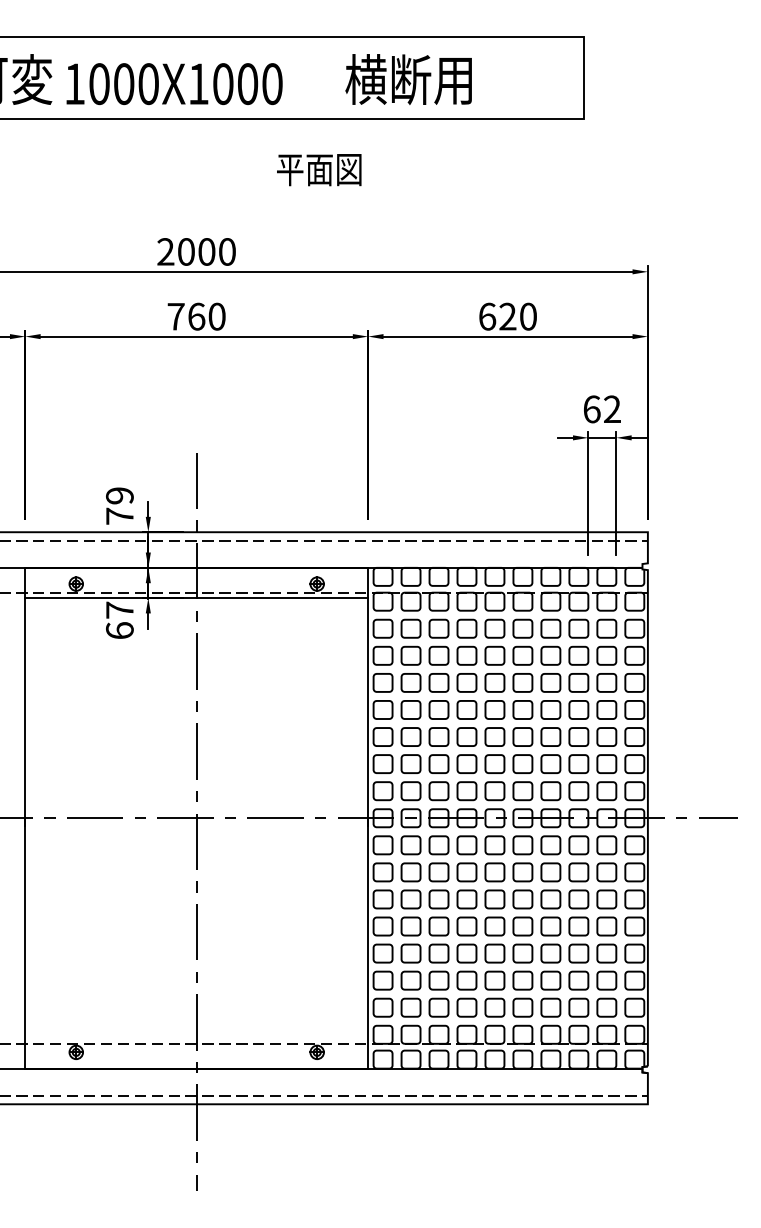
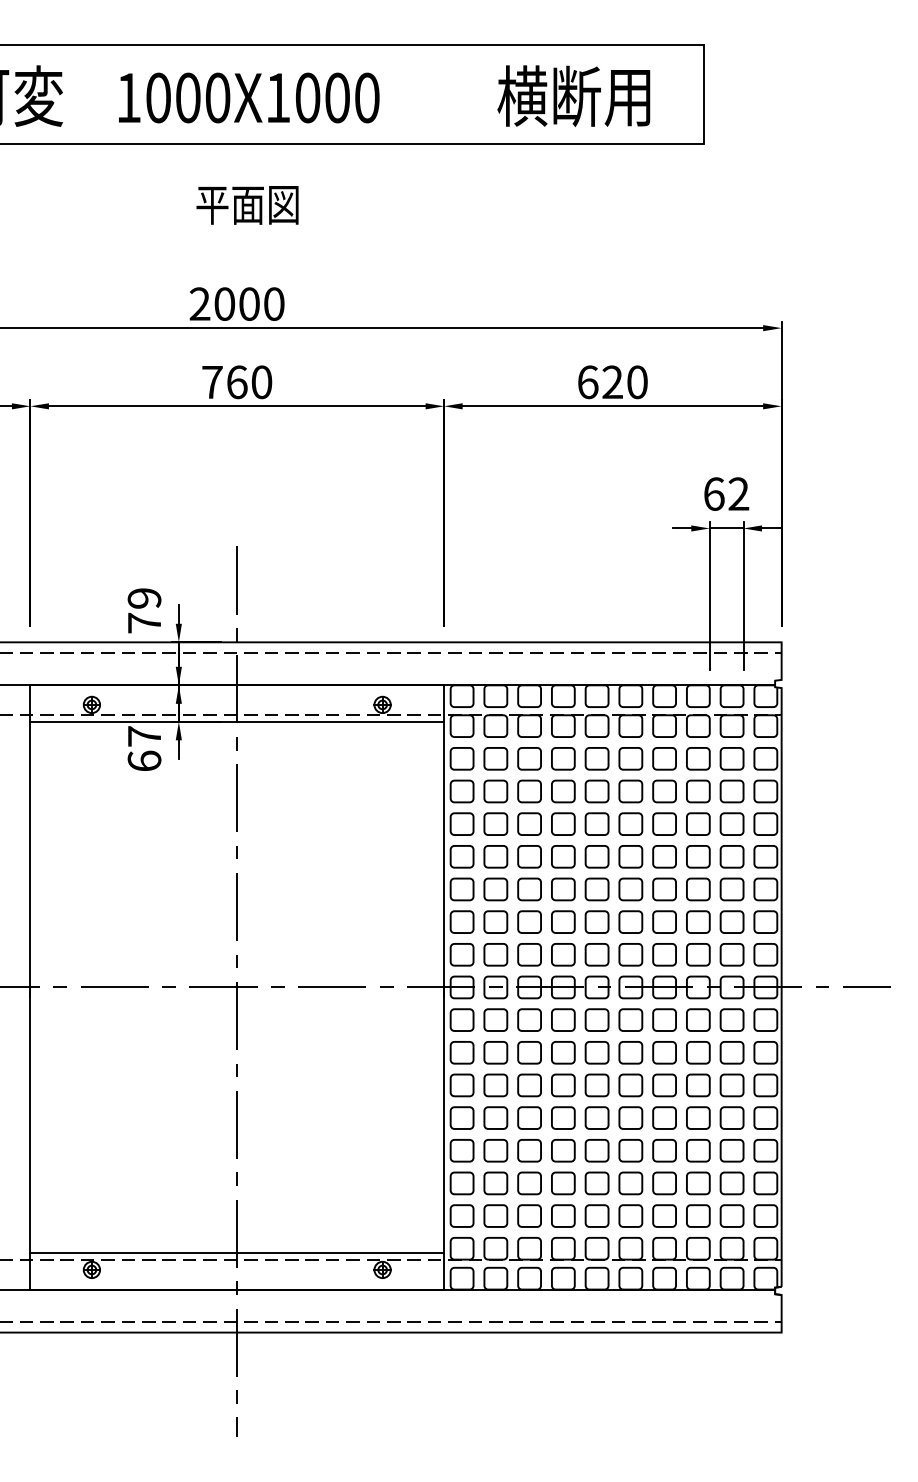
text: (408, 79) -> (573, 96), moved
text: (174, 84) -> (249, 98), moved
text: (319, 170) -> (247, 205), moved
line: (196, 1038) -> (236, 1253), added

